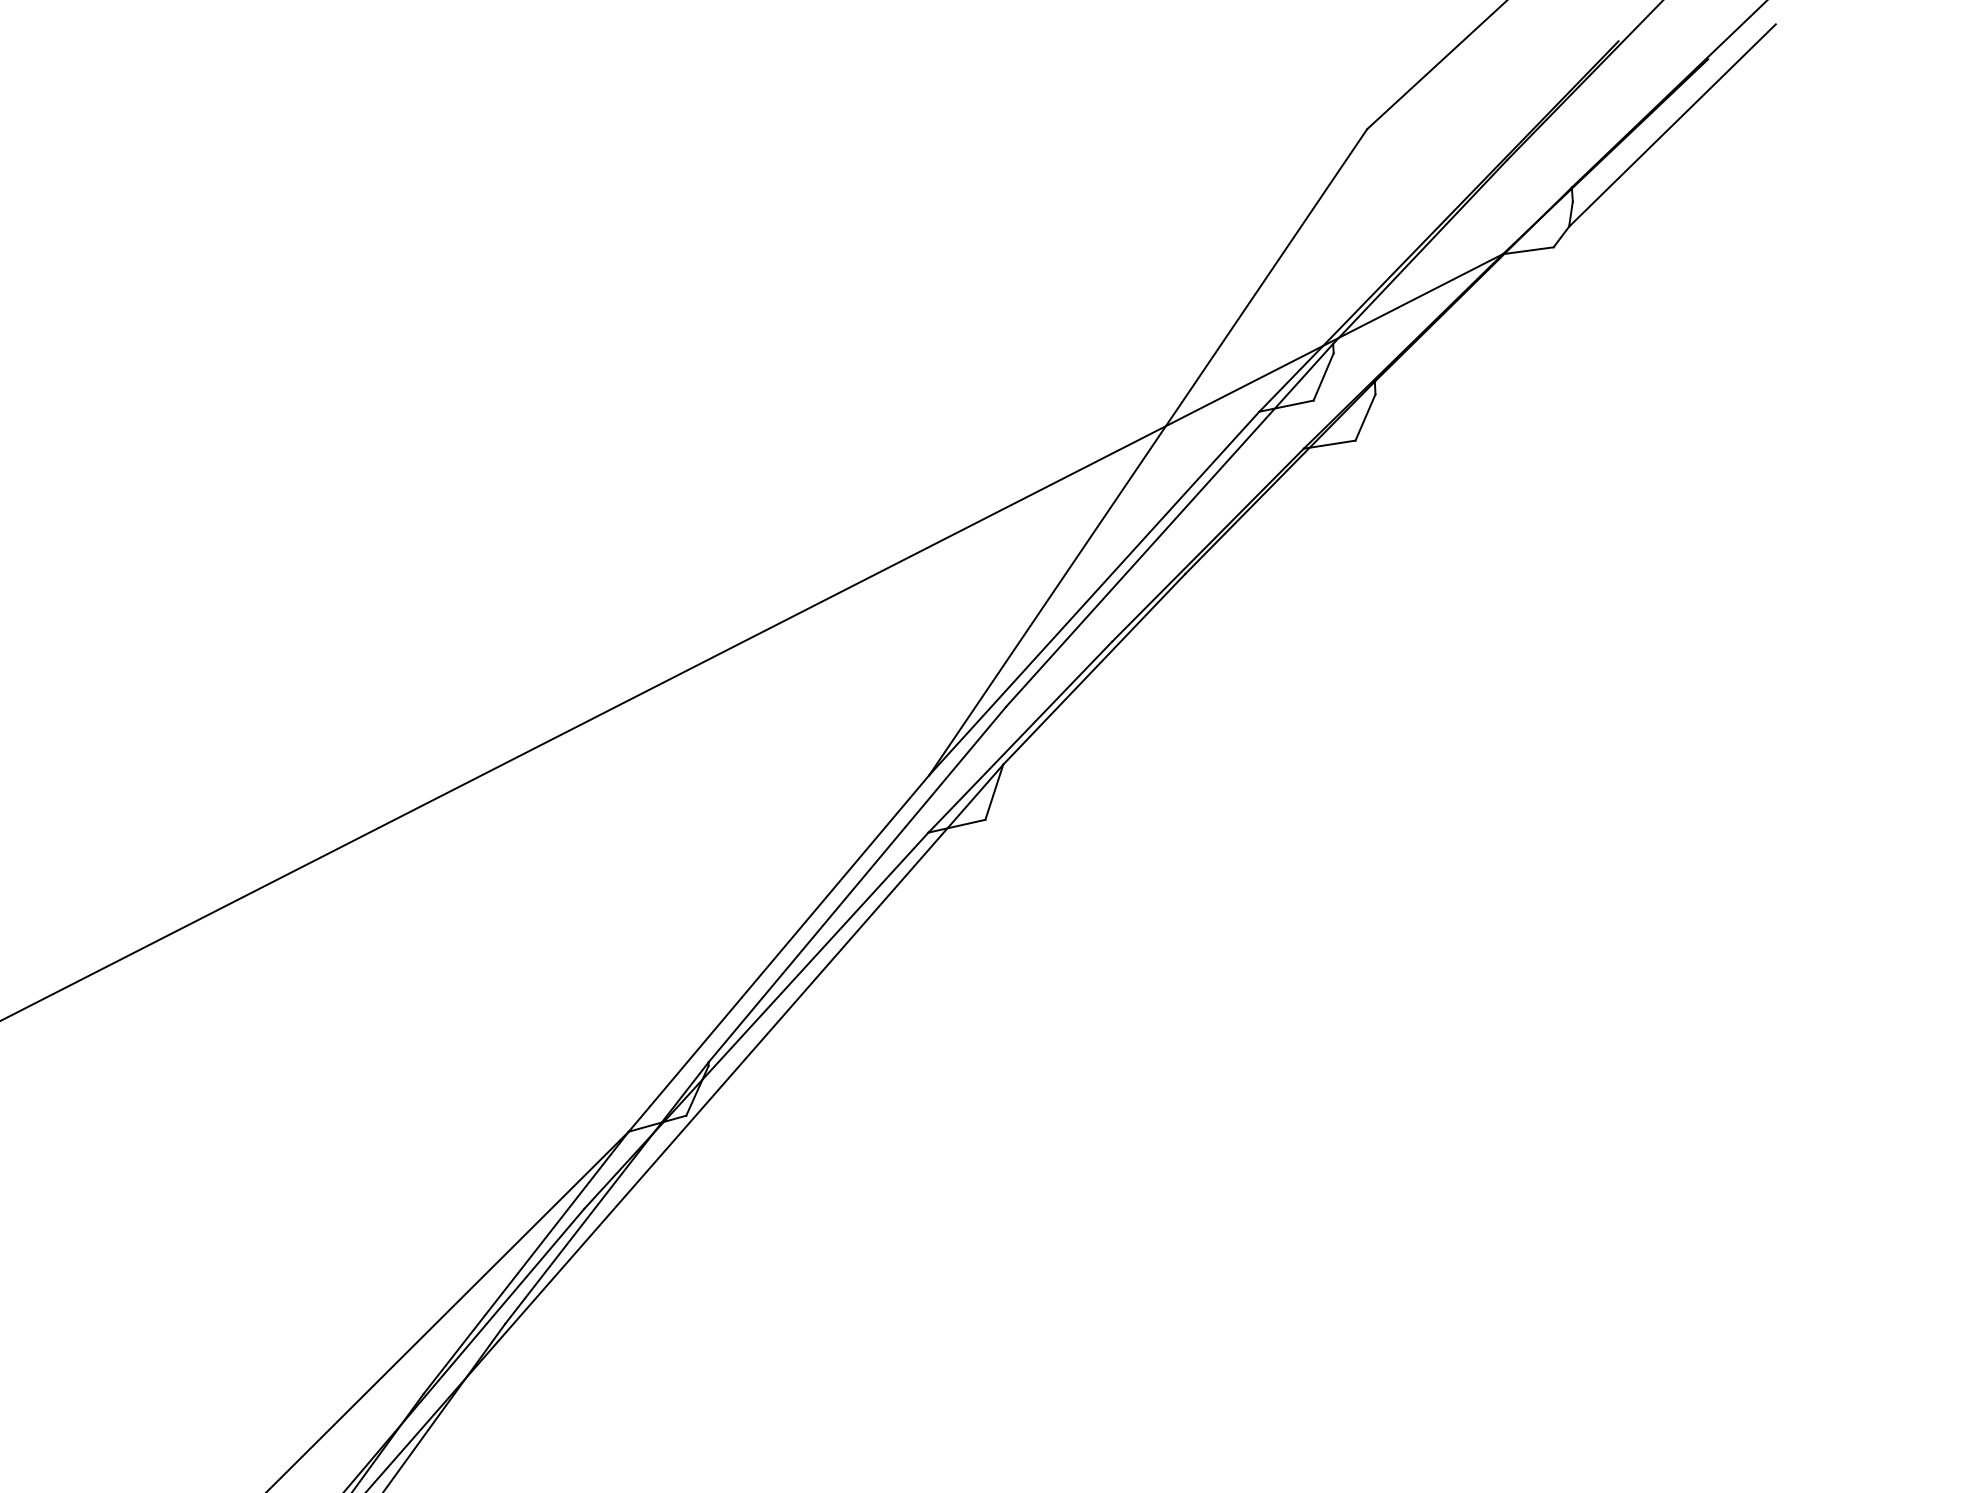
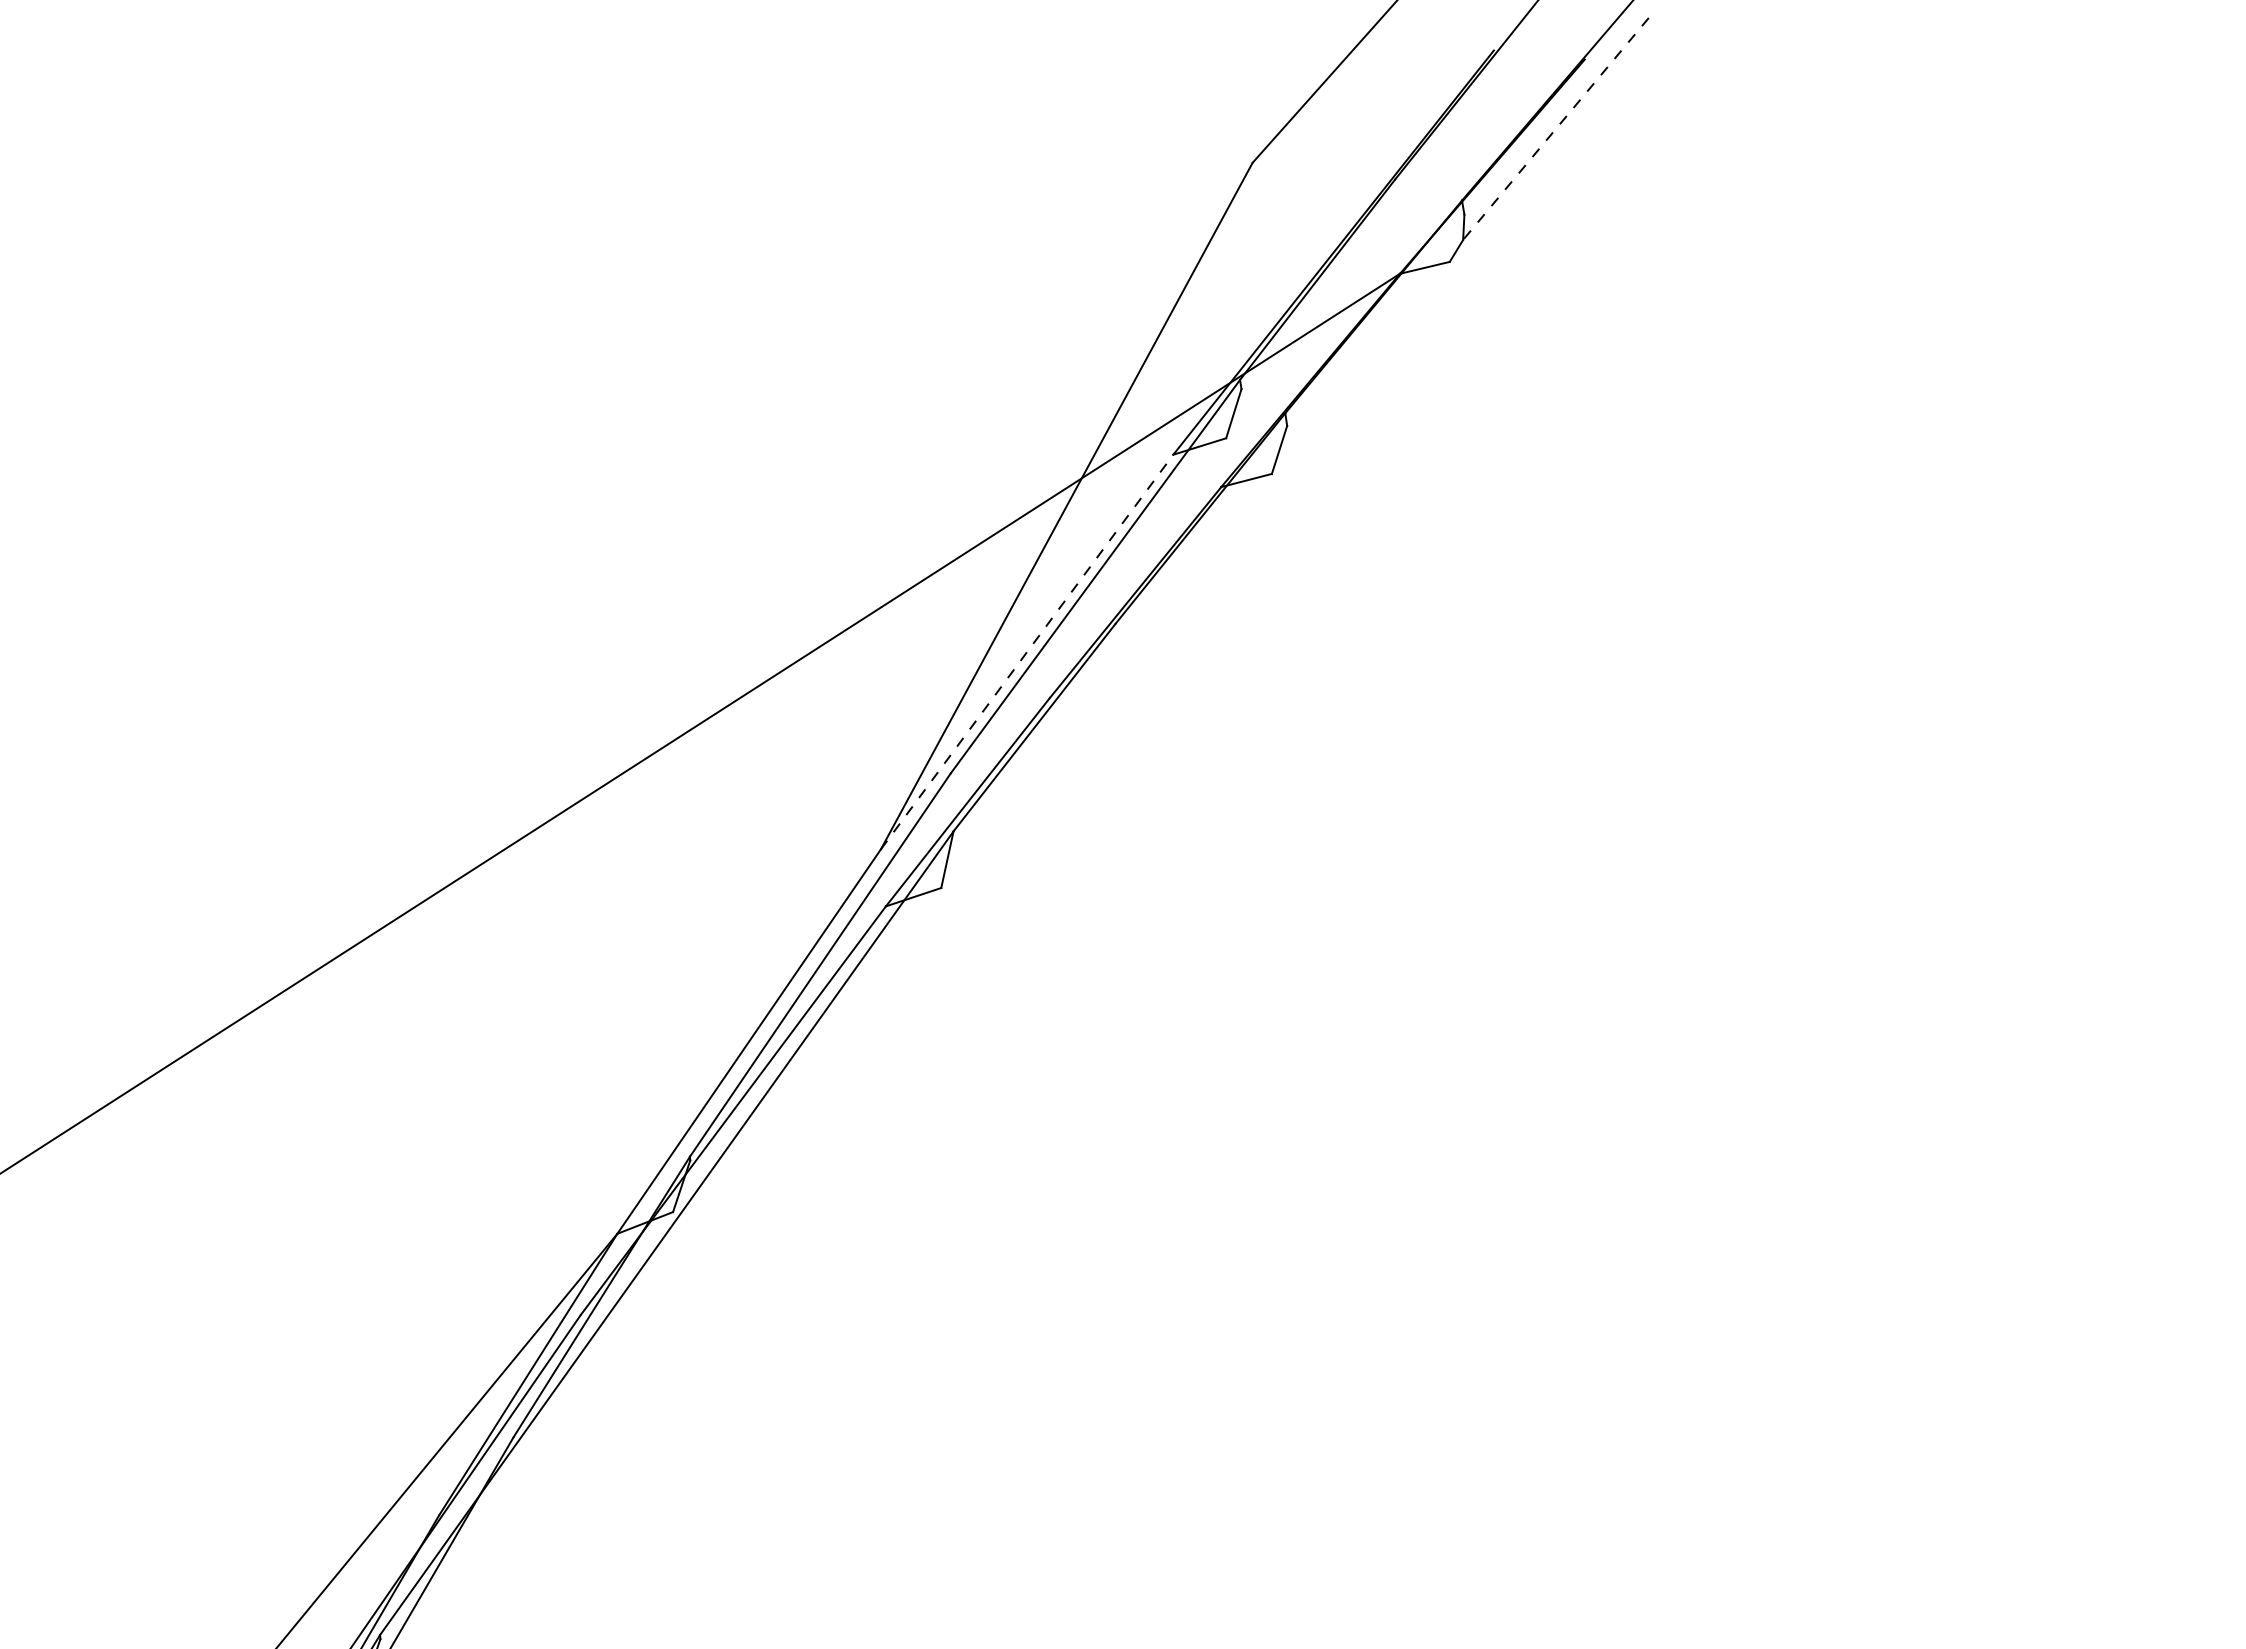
line: (1673, 125) -> (1556, 128), solid -> dashed
line: (1094, 594) -> (1027, 652), solid -> dashed

